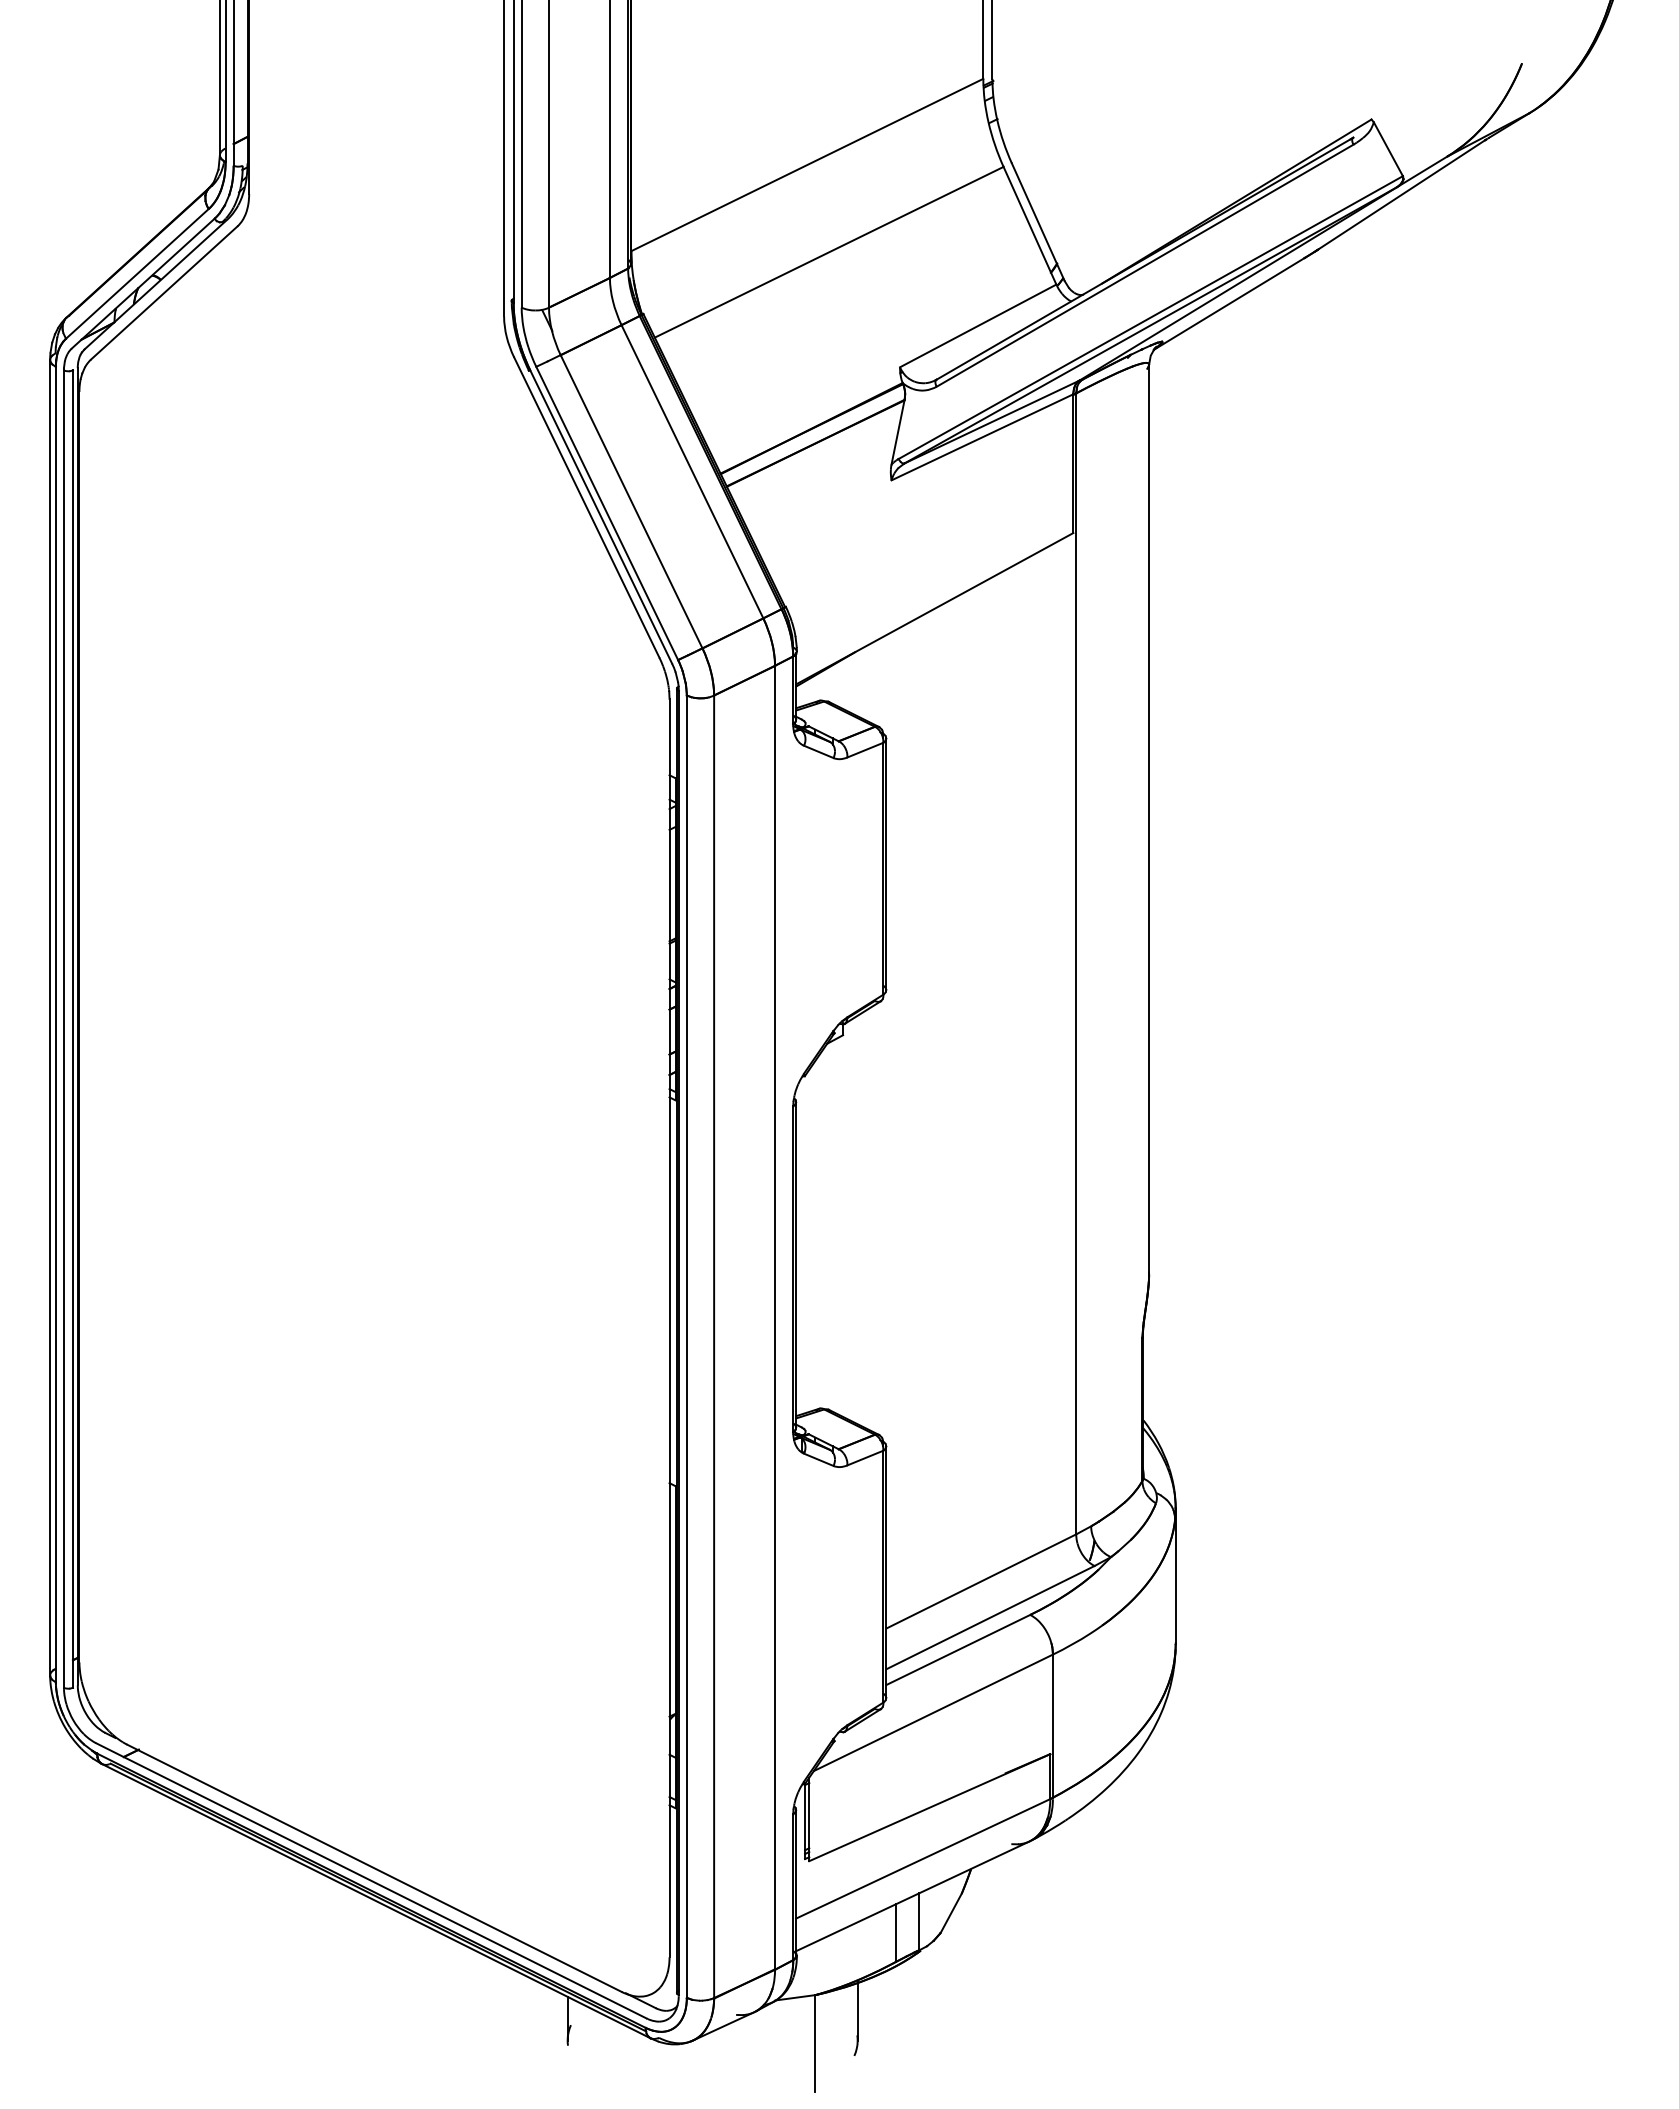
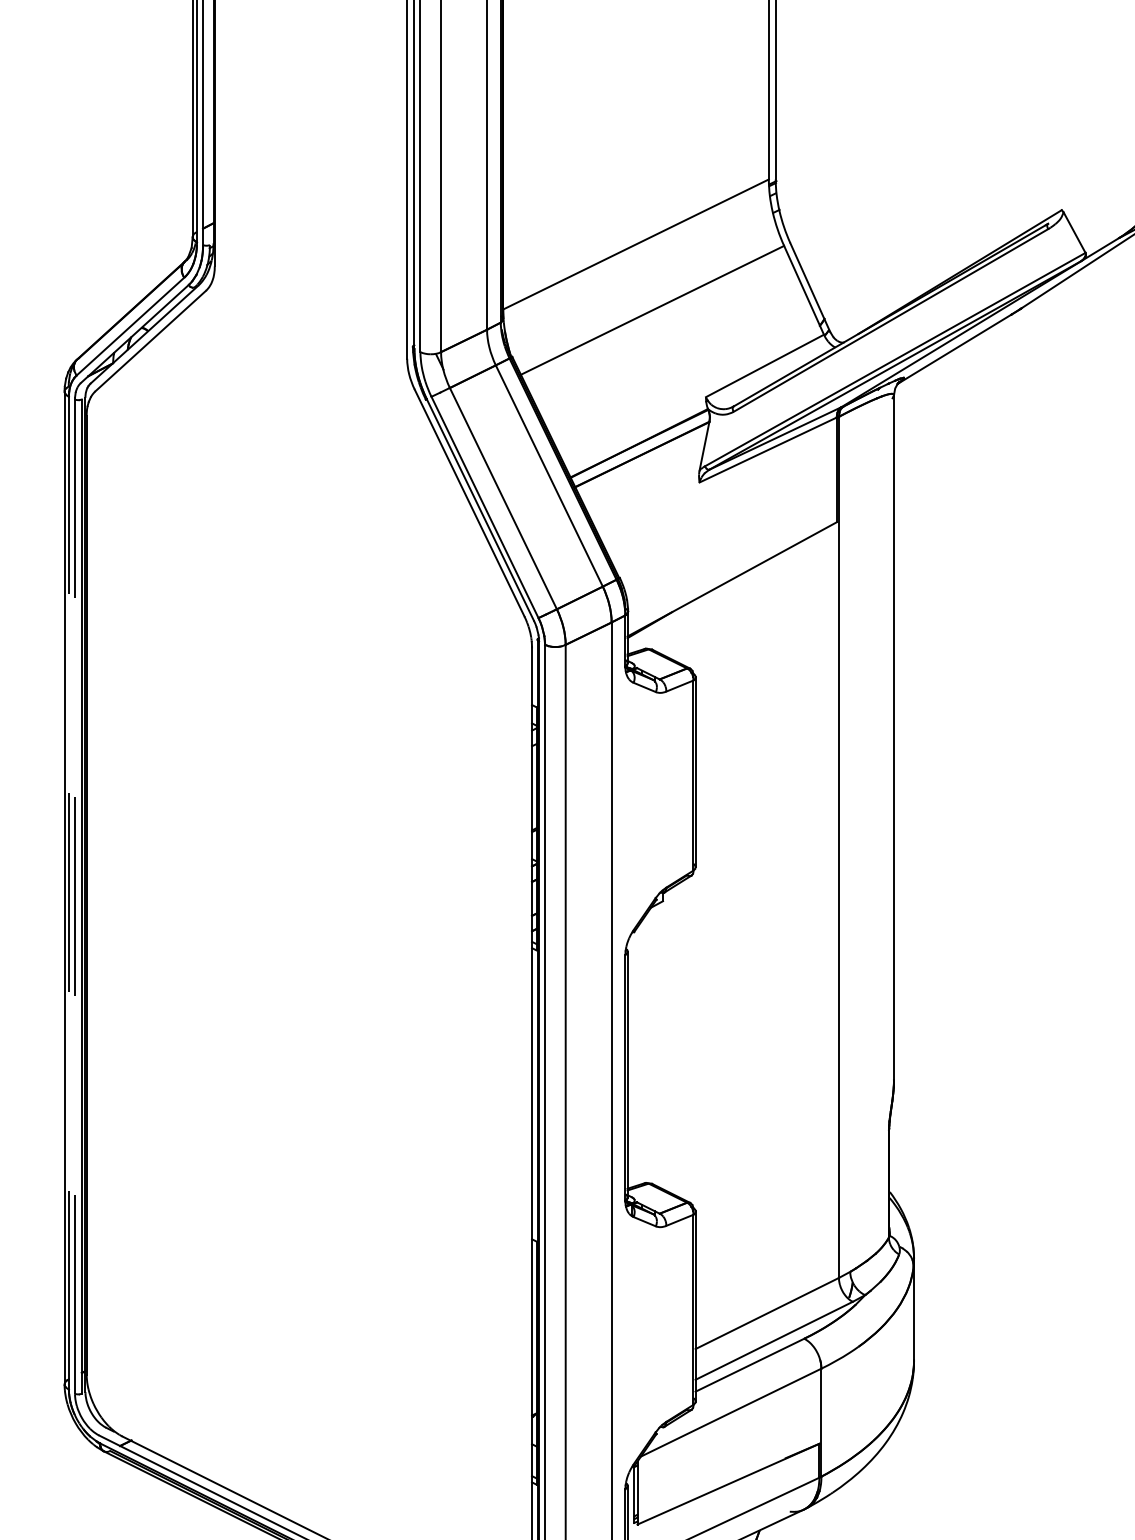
line: (55, 1024) -> (68, 893), solid -> dashed
line: (63, 1029) -> (74, 896), solid -> dashed

